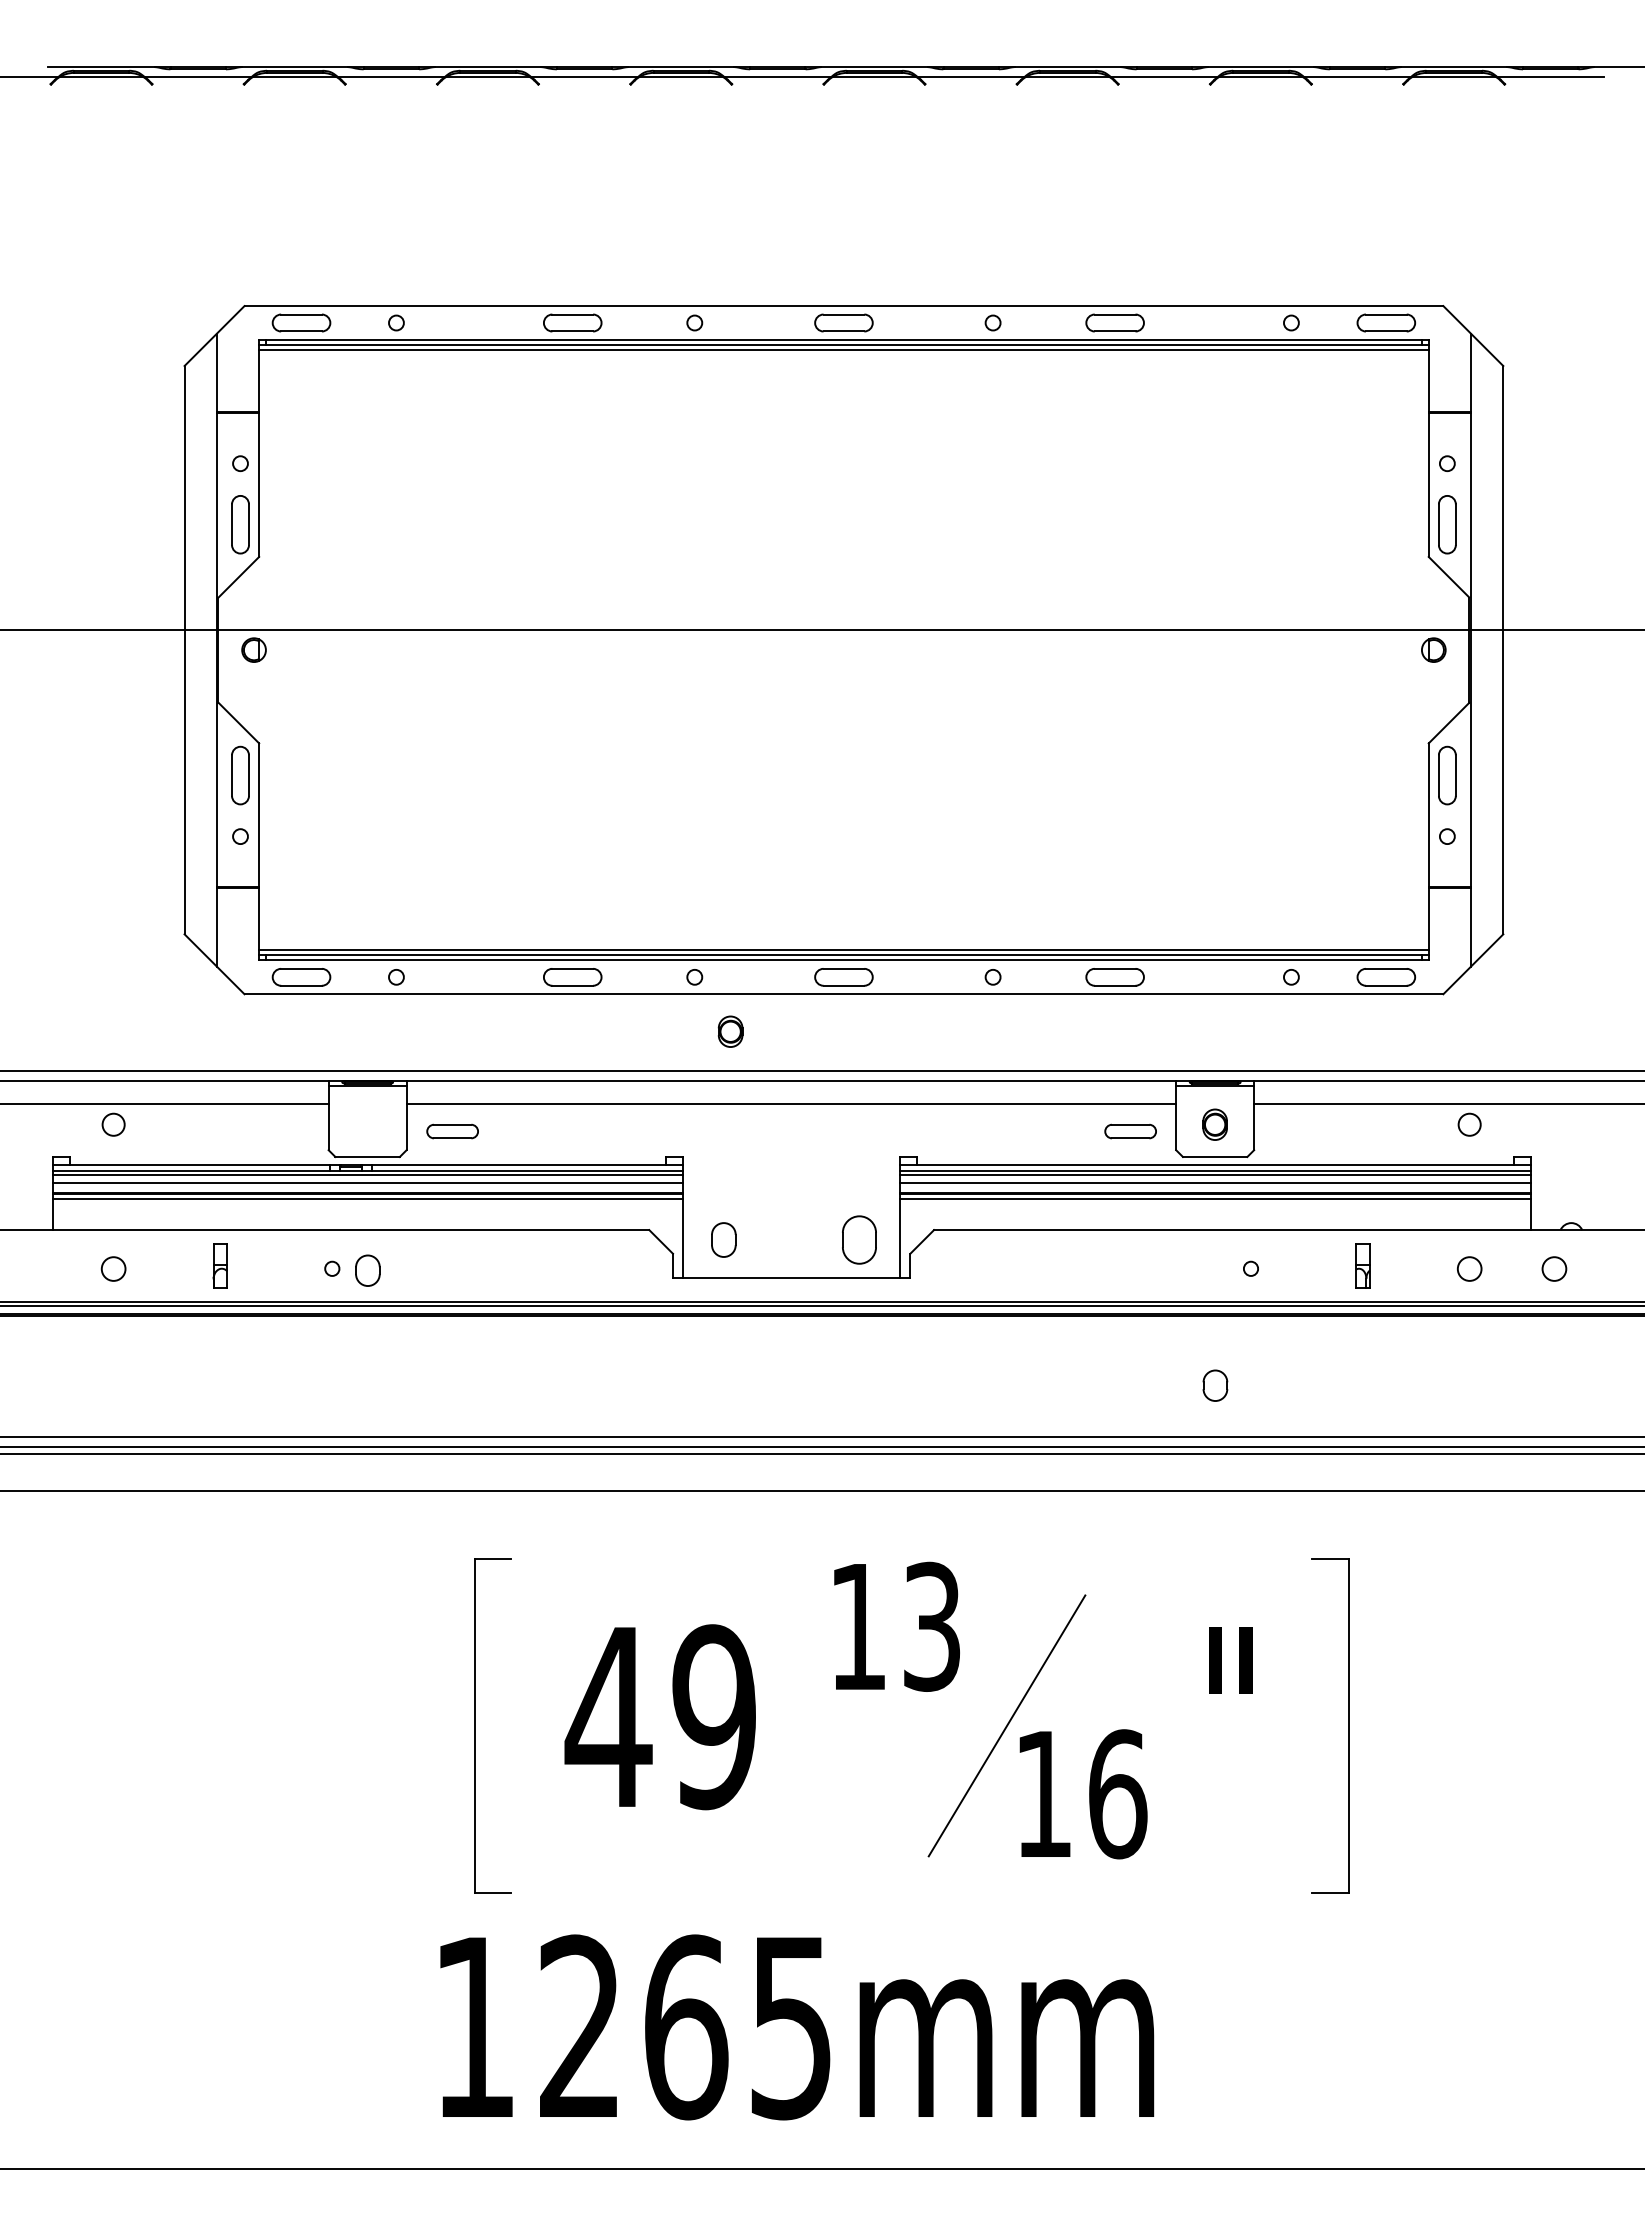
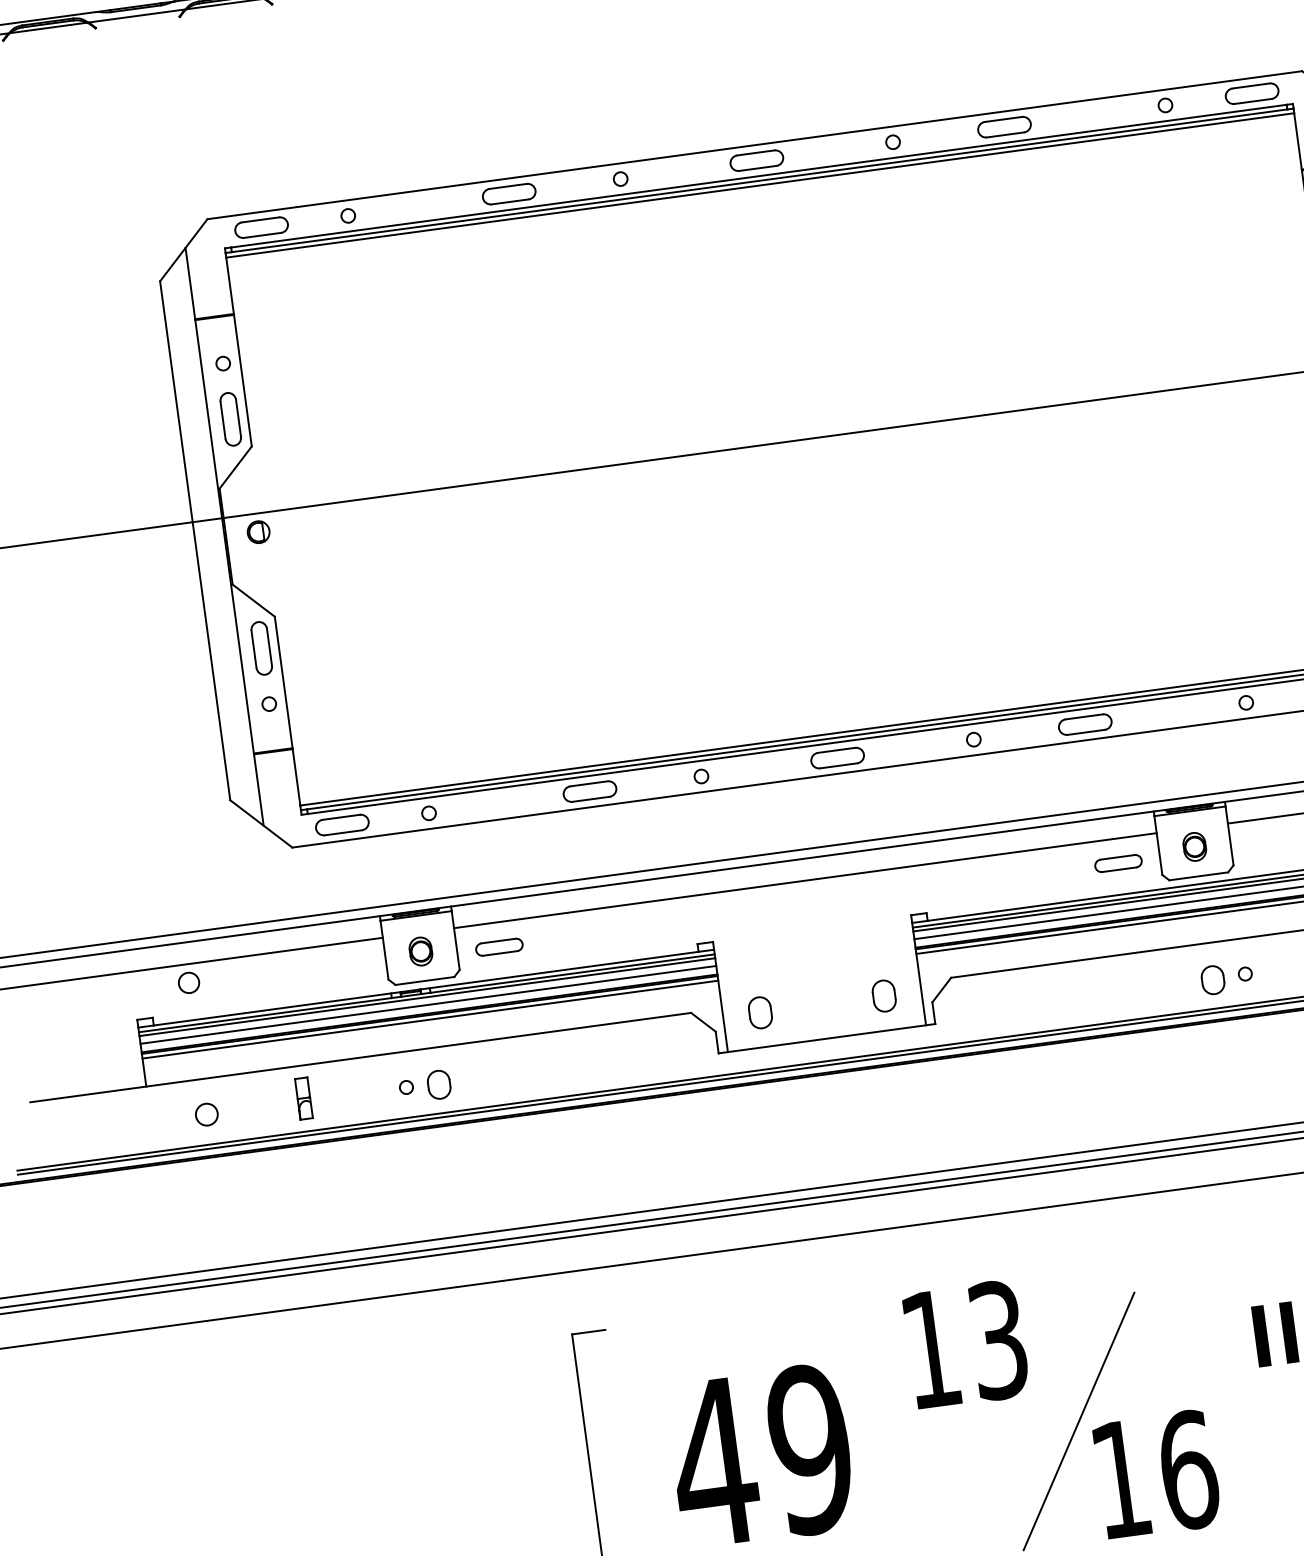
part: (730, 1031) -> (420, 951), moved
part: (859, 1239) -> (884, 995), size x0.71
part: (1215, 1385) -> (1213, 979), moved

